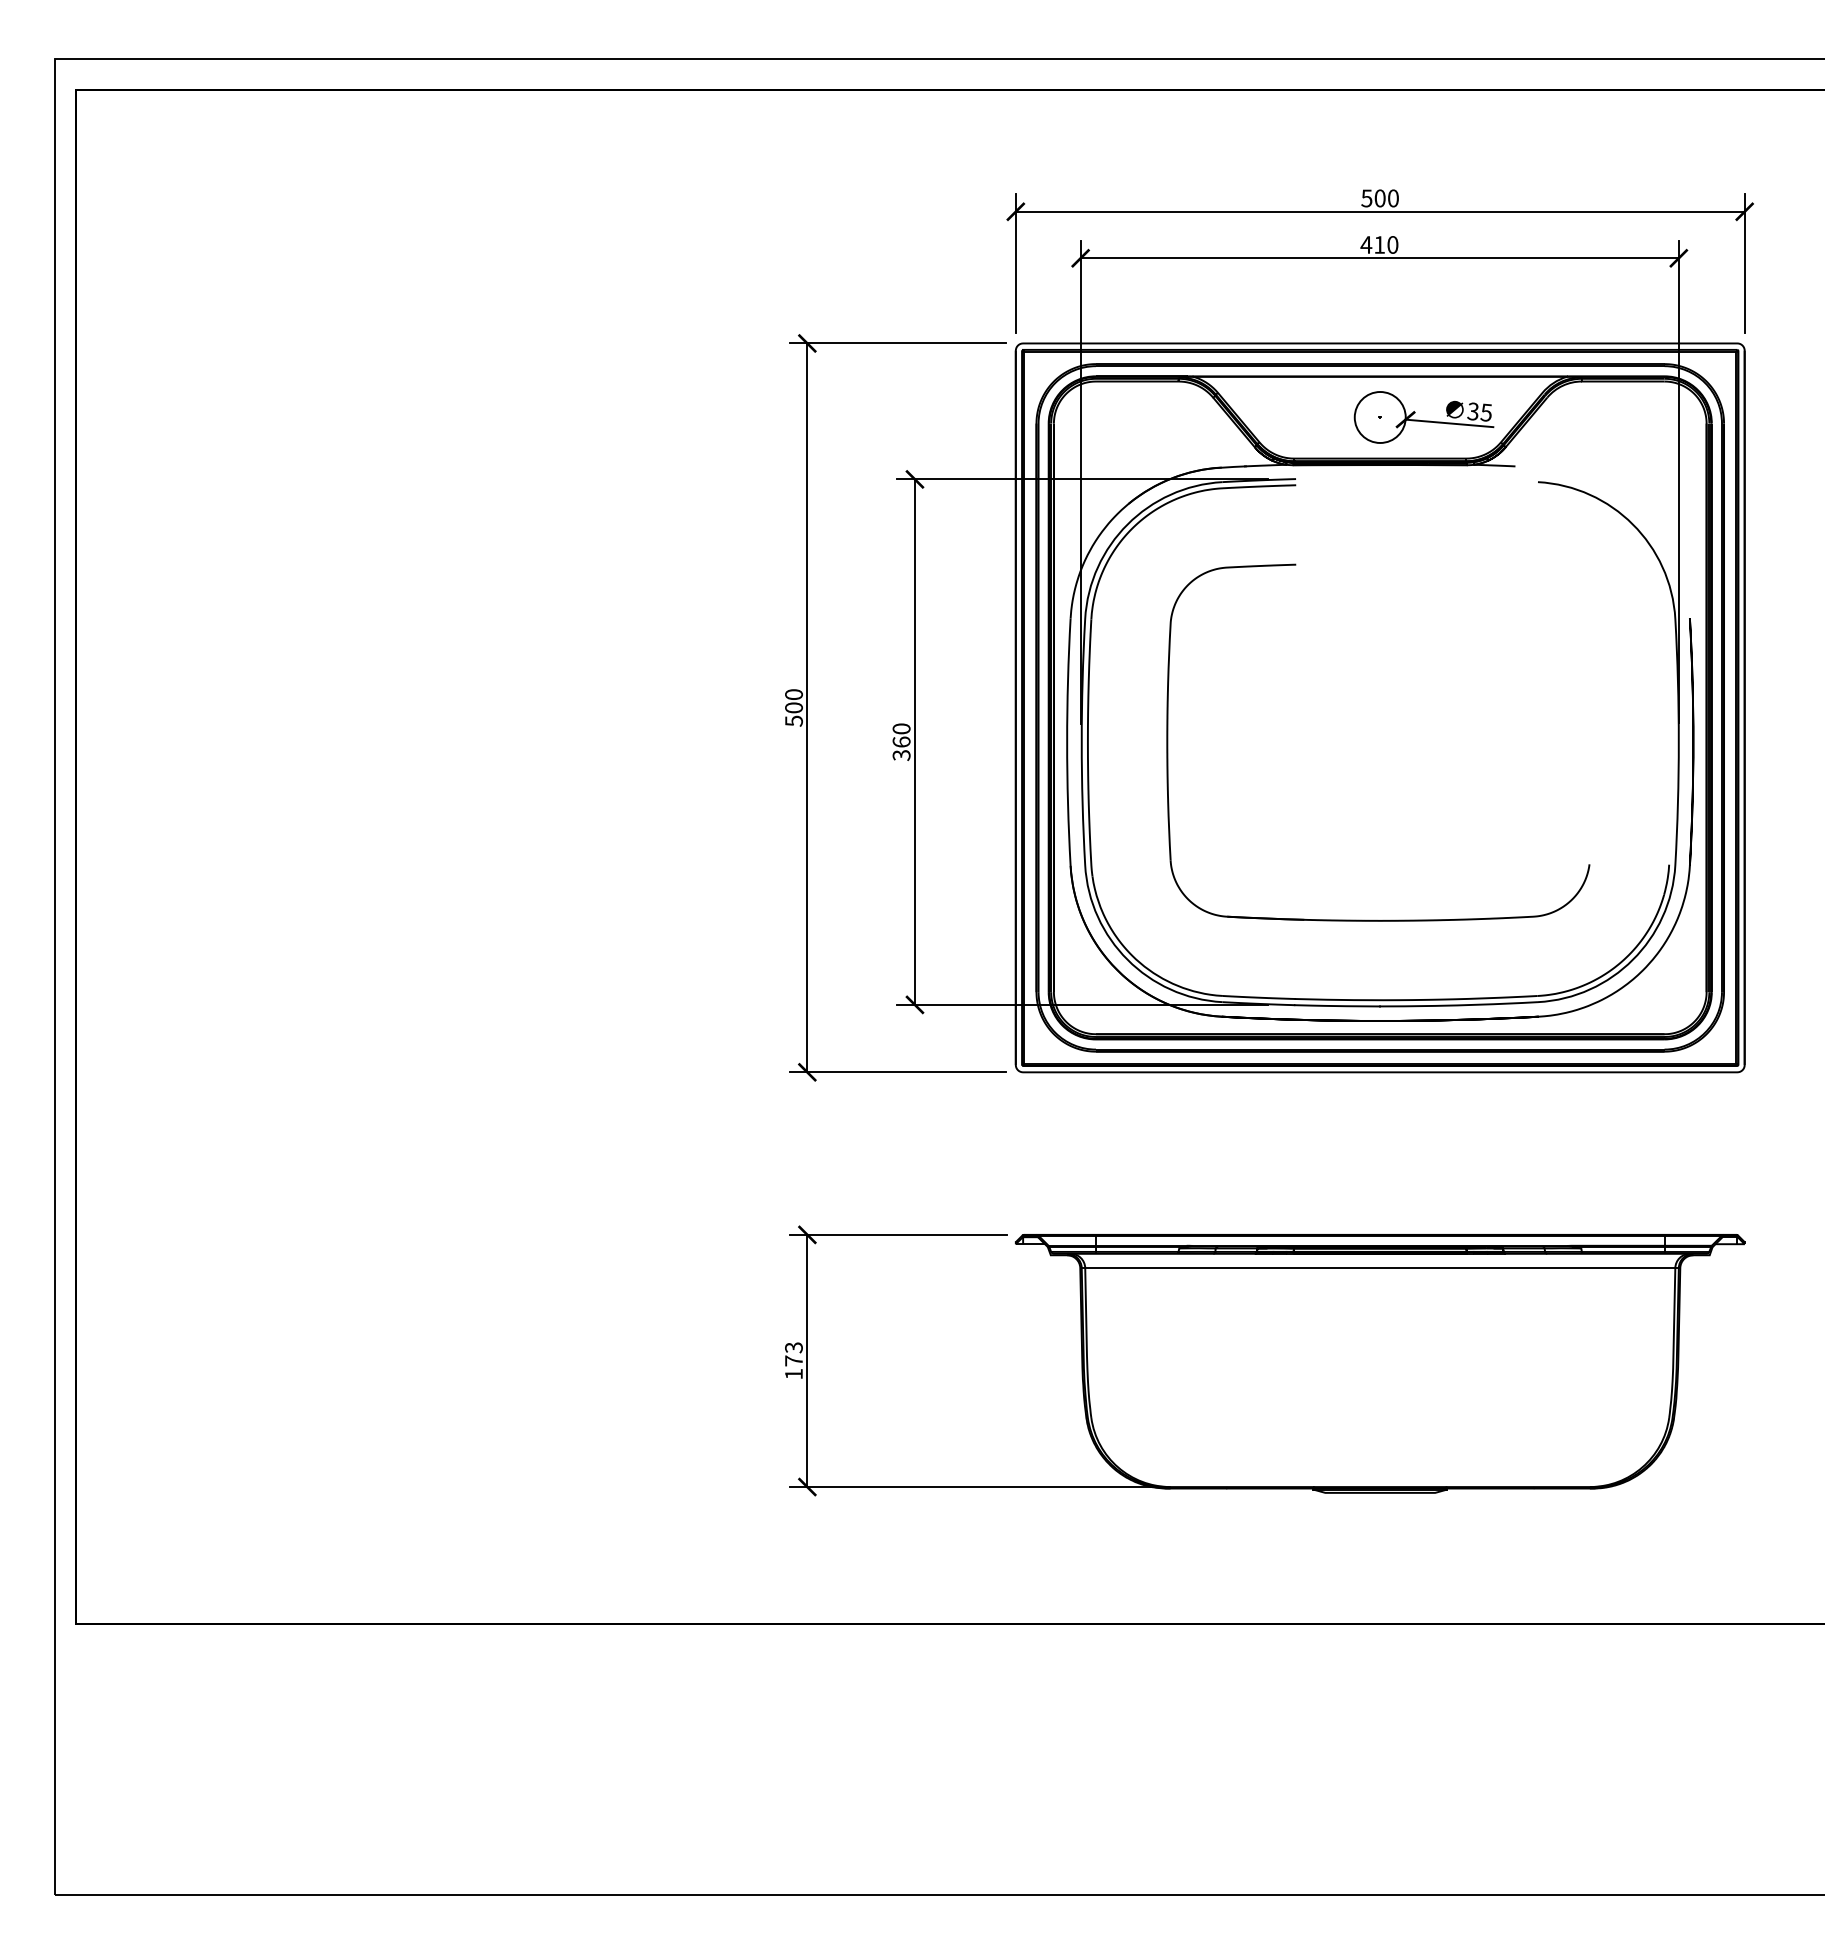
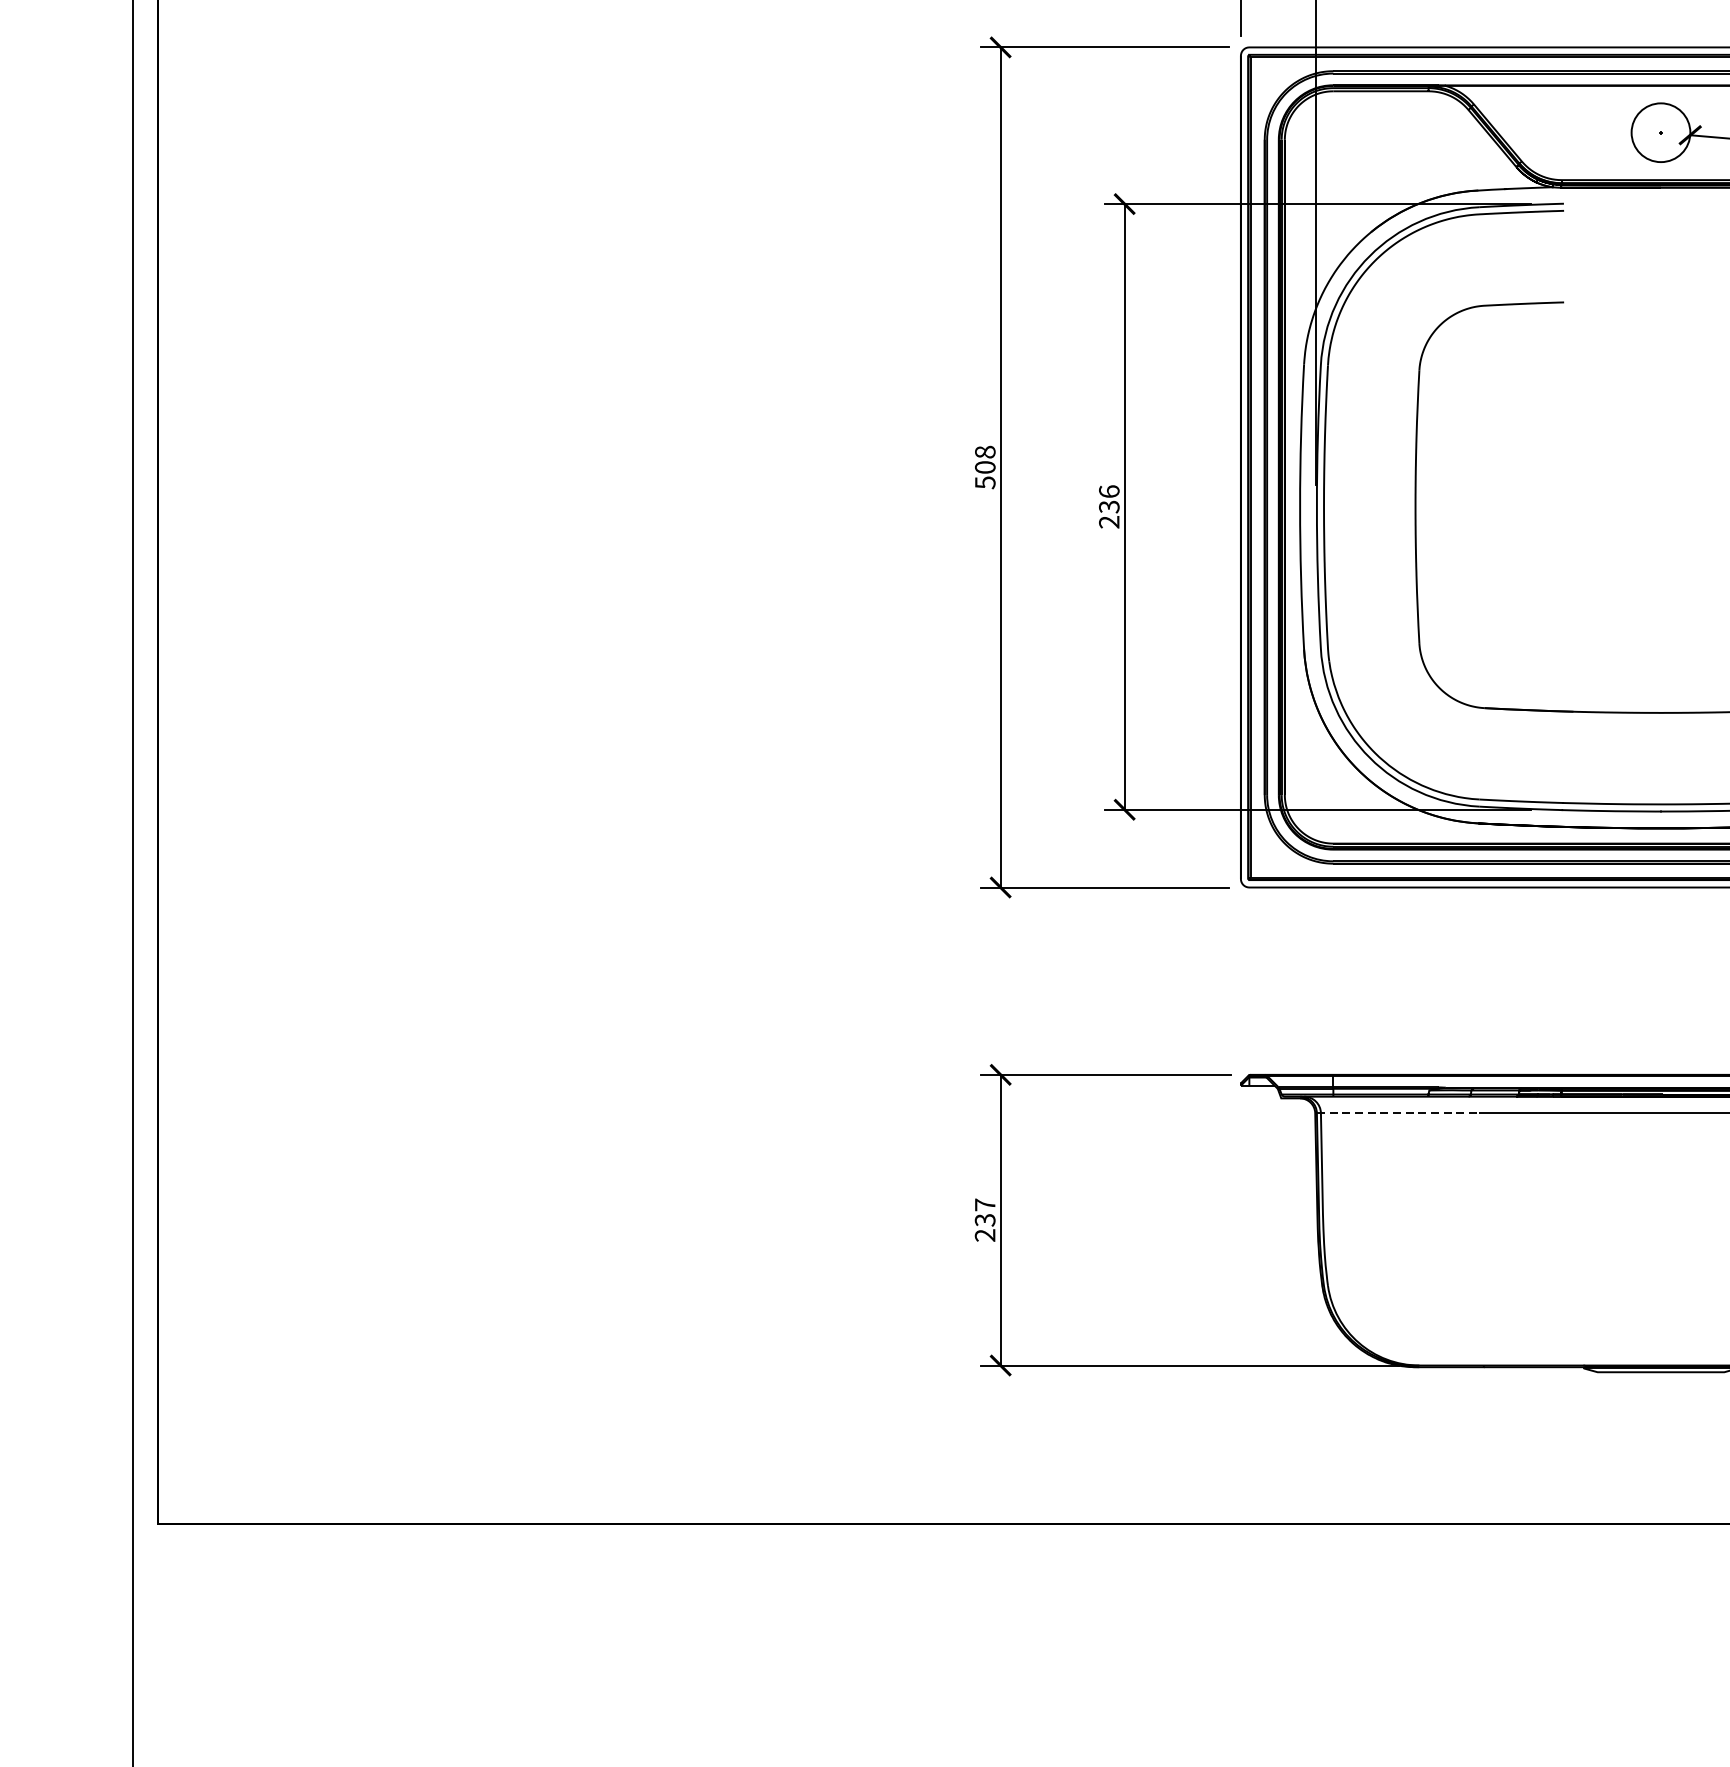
text: (793, 694) -> (984, 452), 500 -> 508
text: (901, 742) -> (1109, 507), 360 -> 236
line: (1151, 1268) -> (1397, 1113), solid -> dashed
text: (793, 1360) -> (984, 1219), 173 -> 237

